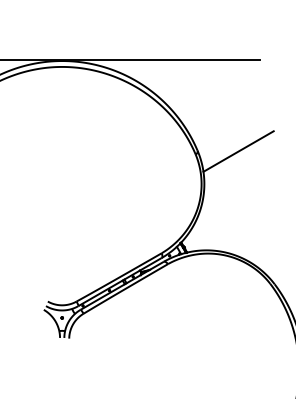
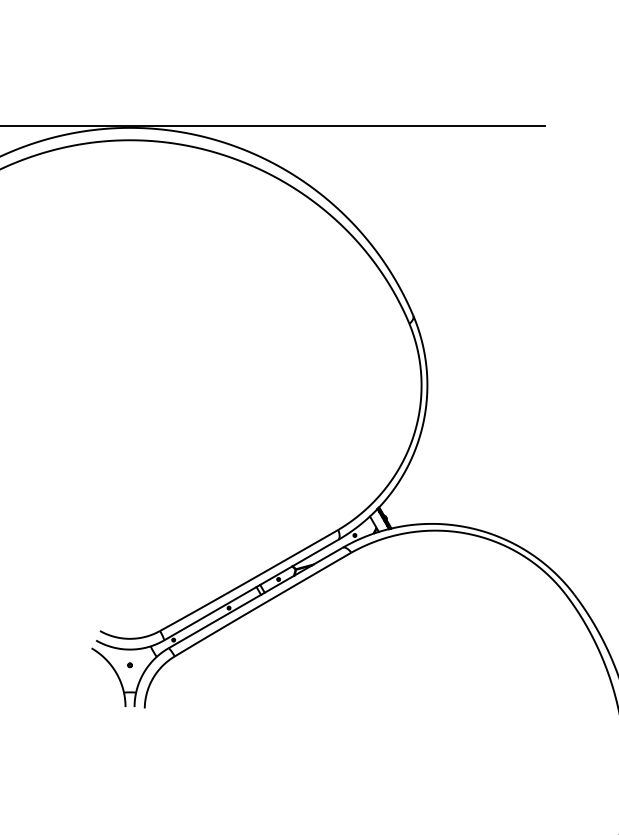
line: (238, 151) -> (498, 317), removed

